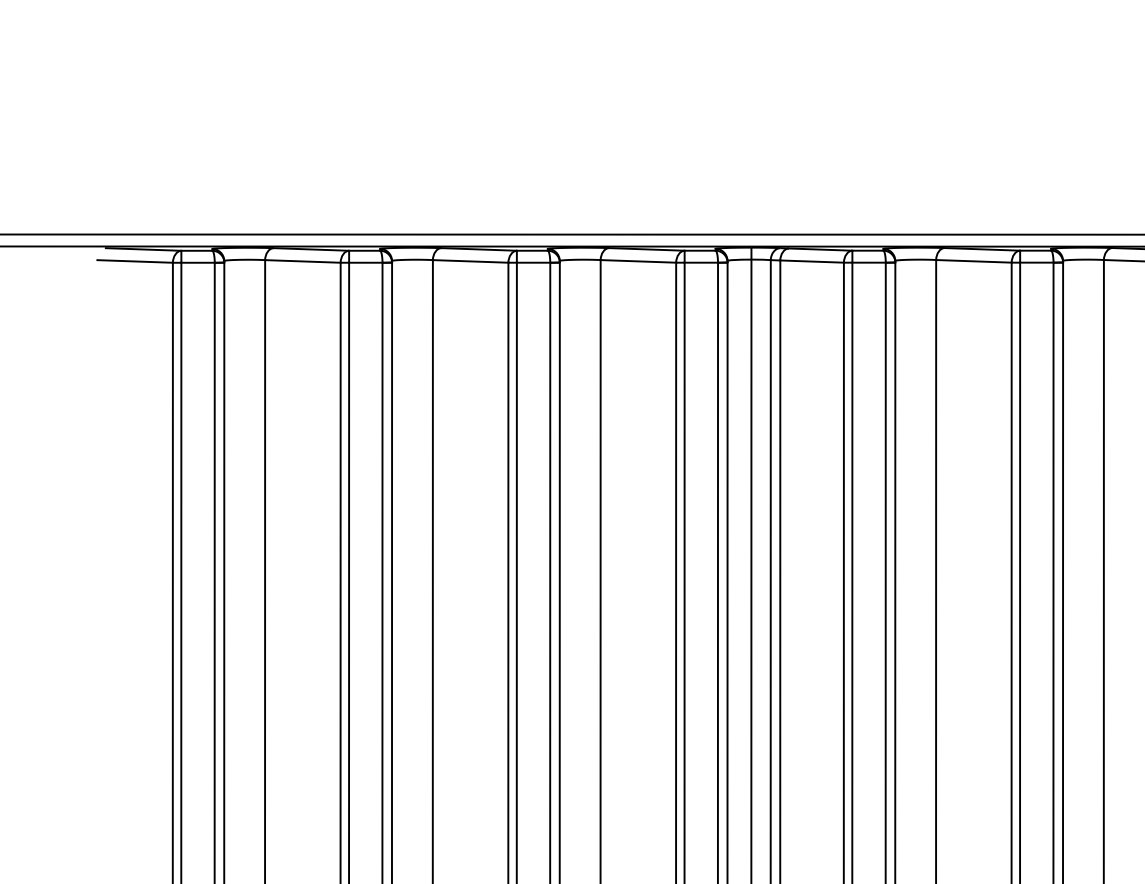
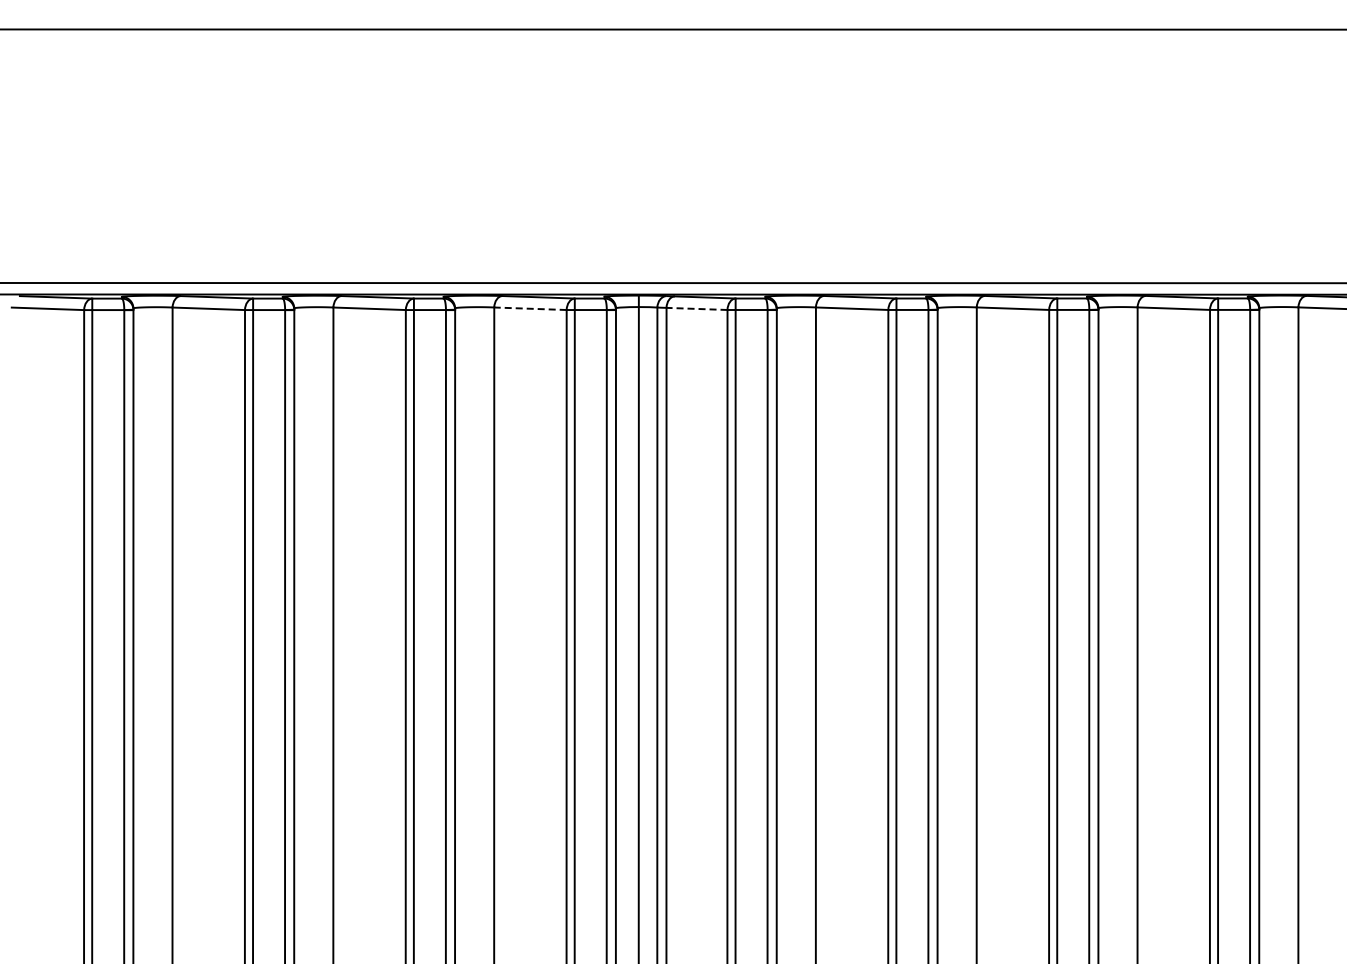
line: (637, 261) -> (529, 308), solid -> dashed
line: (811, 261) -> (696, 308), solid -> dashed

